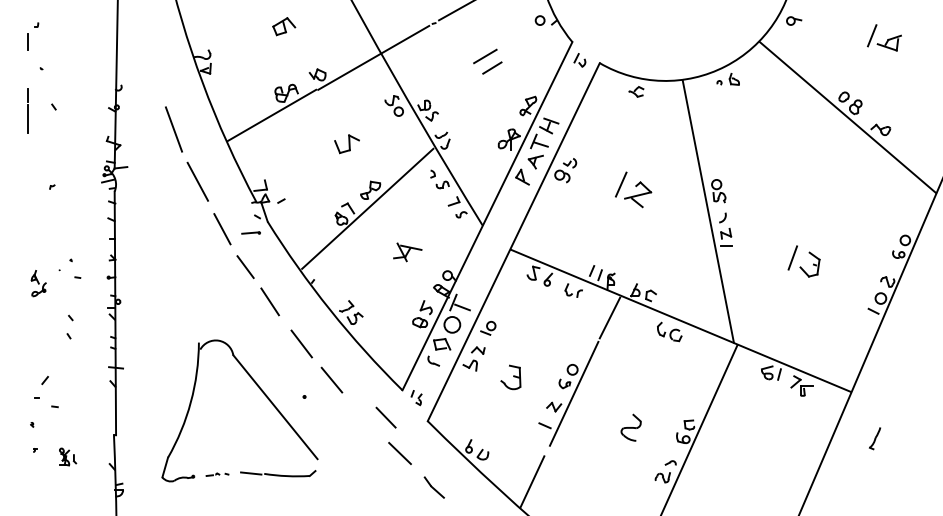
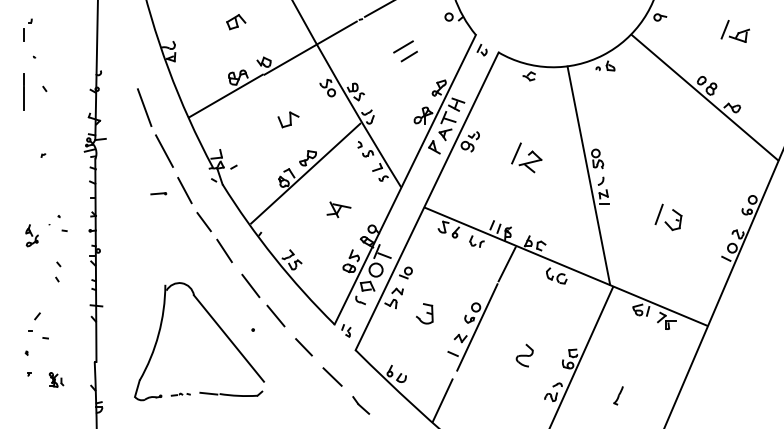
line: (250, 232) -> (158, 193), moved
line: (385, 417) -> (303, 347), moved
part: (875, 438) -> (618, 395), moved

